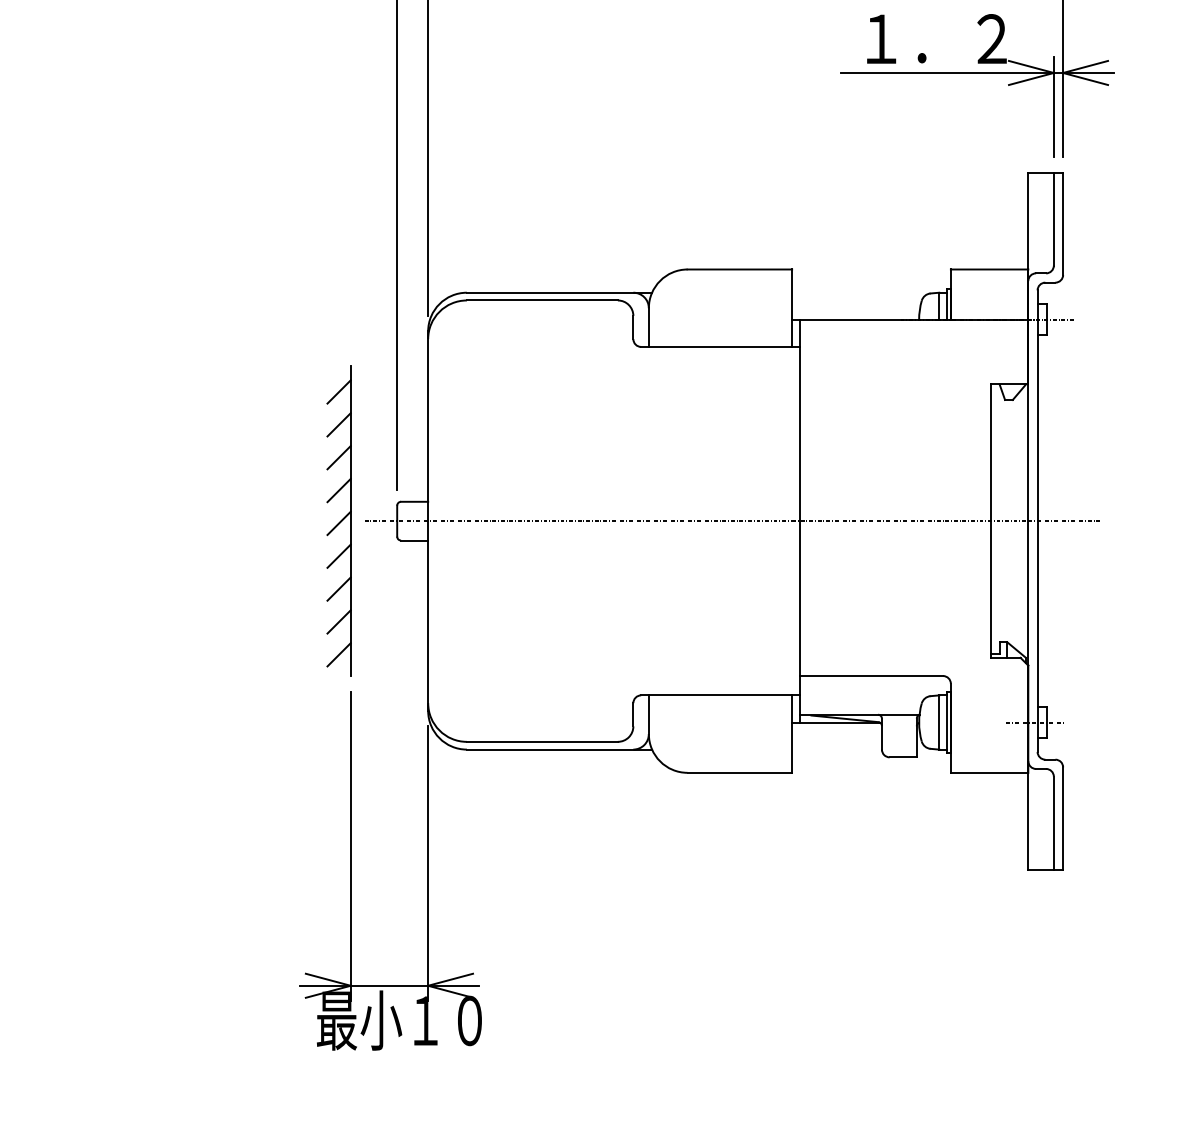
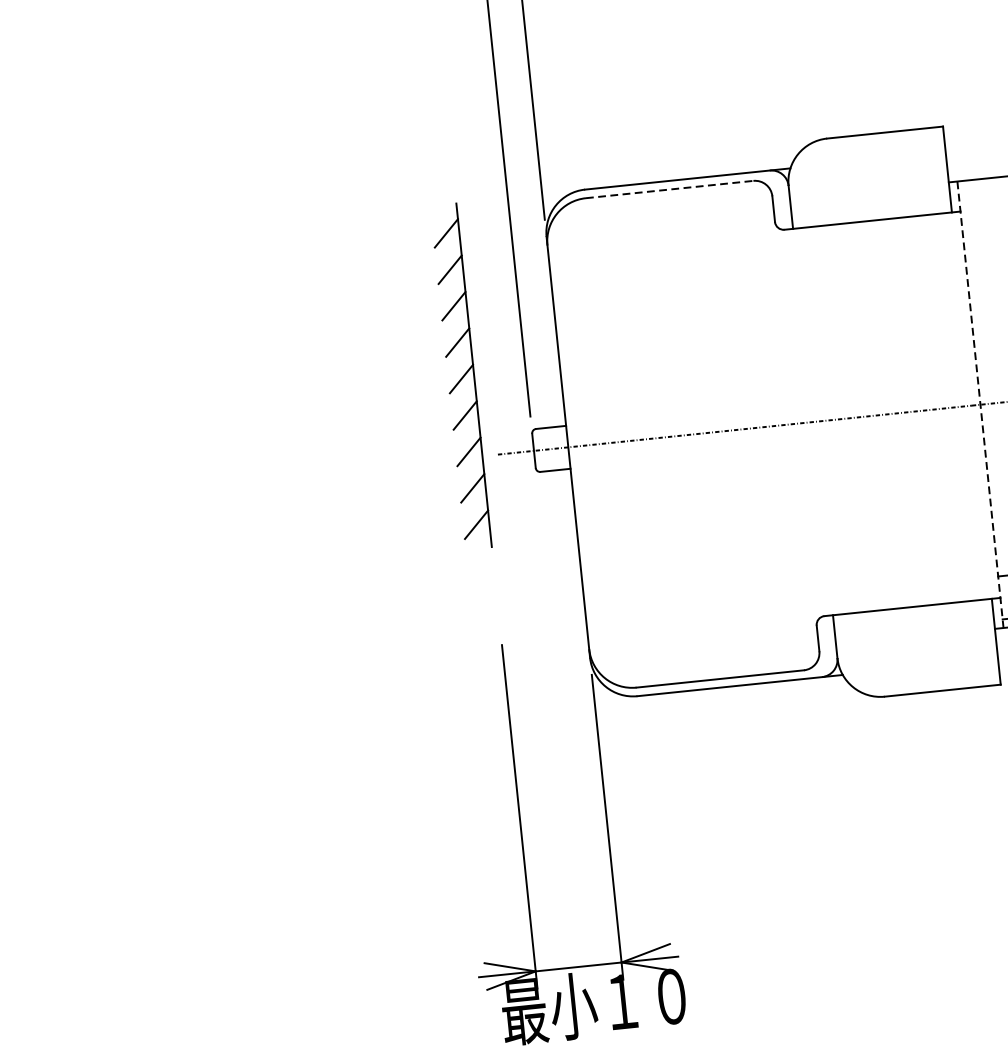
line: (542, 300) -> (669, 189), solid -> dashed
part: (338, 520) -> (460, 375), moved
line: (799, 521) -> (980, 405), solid -> dashed

